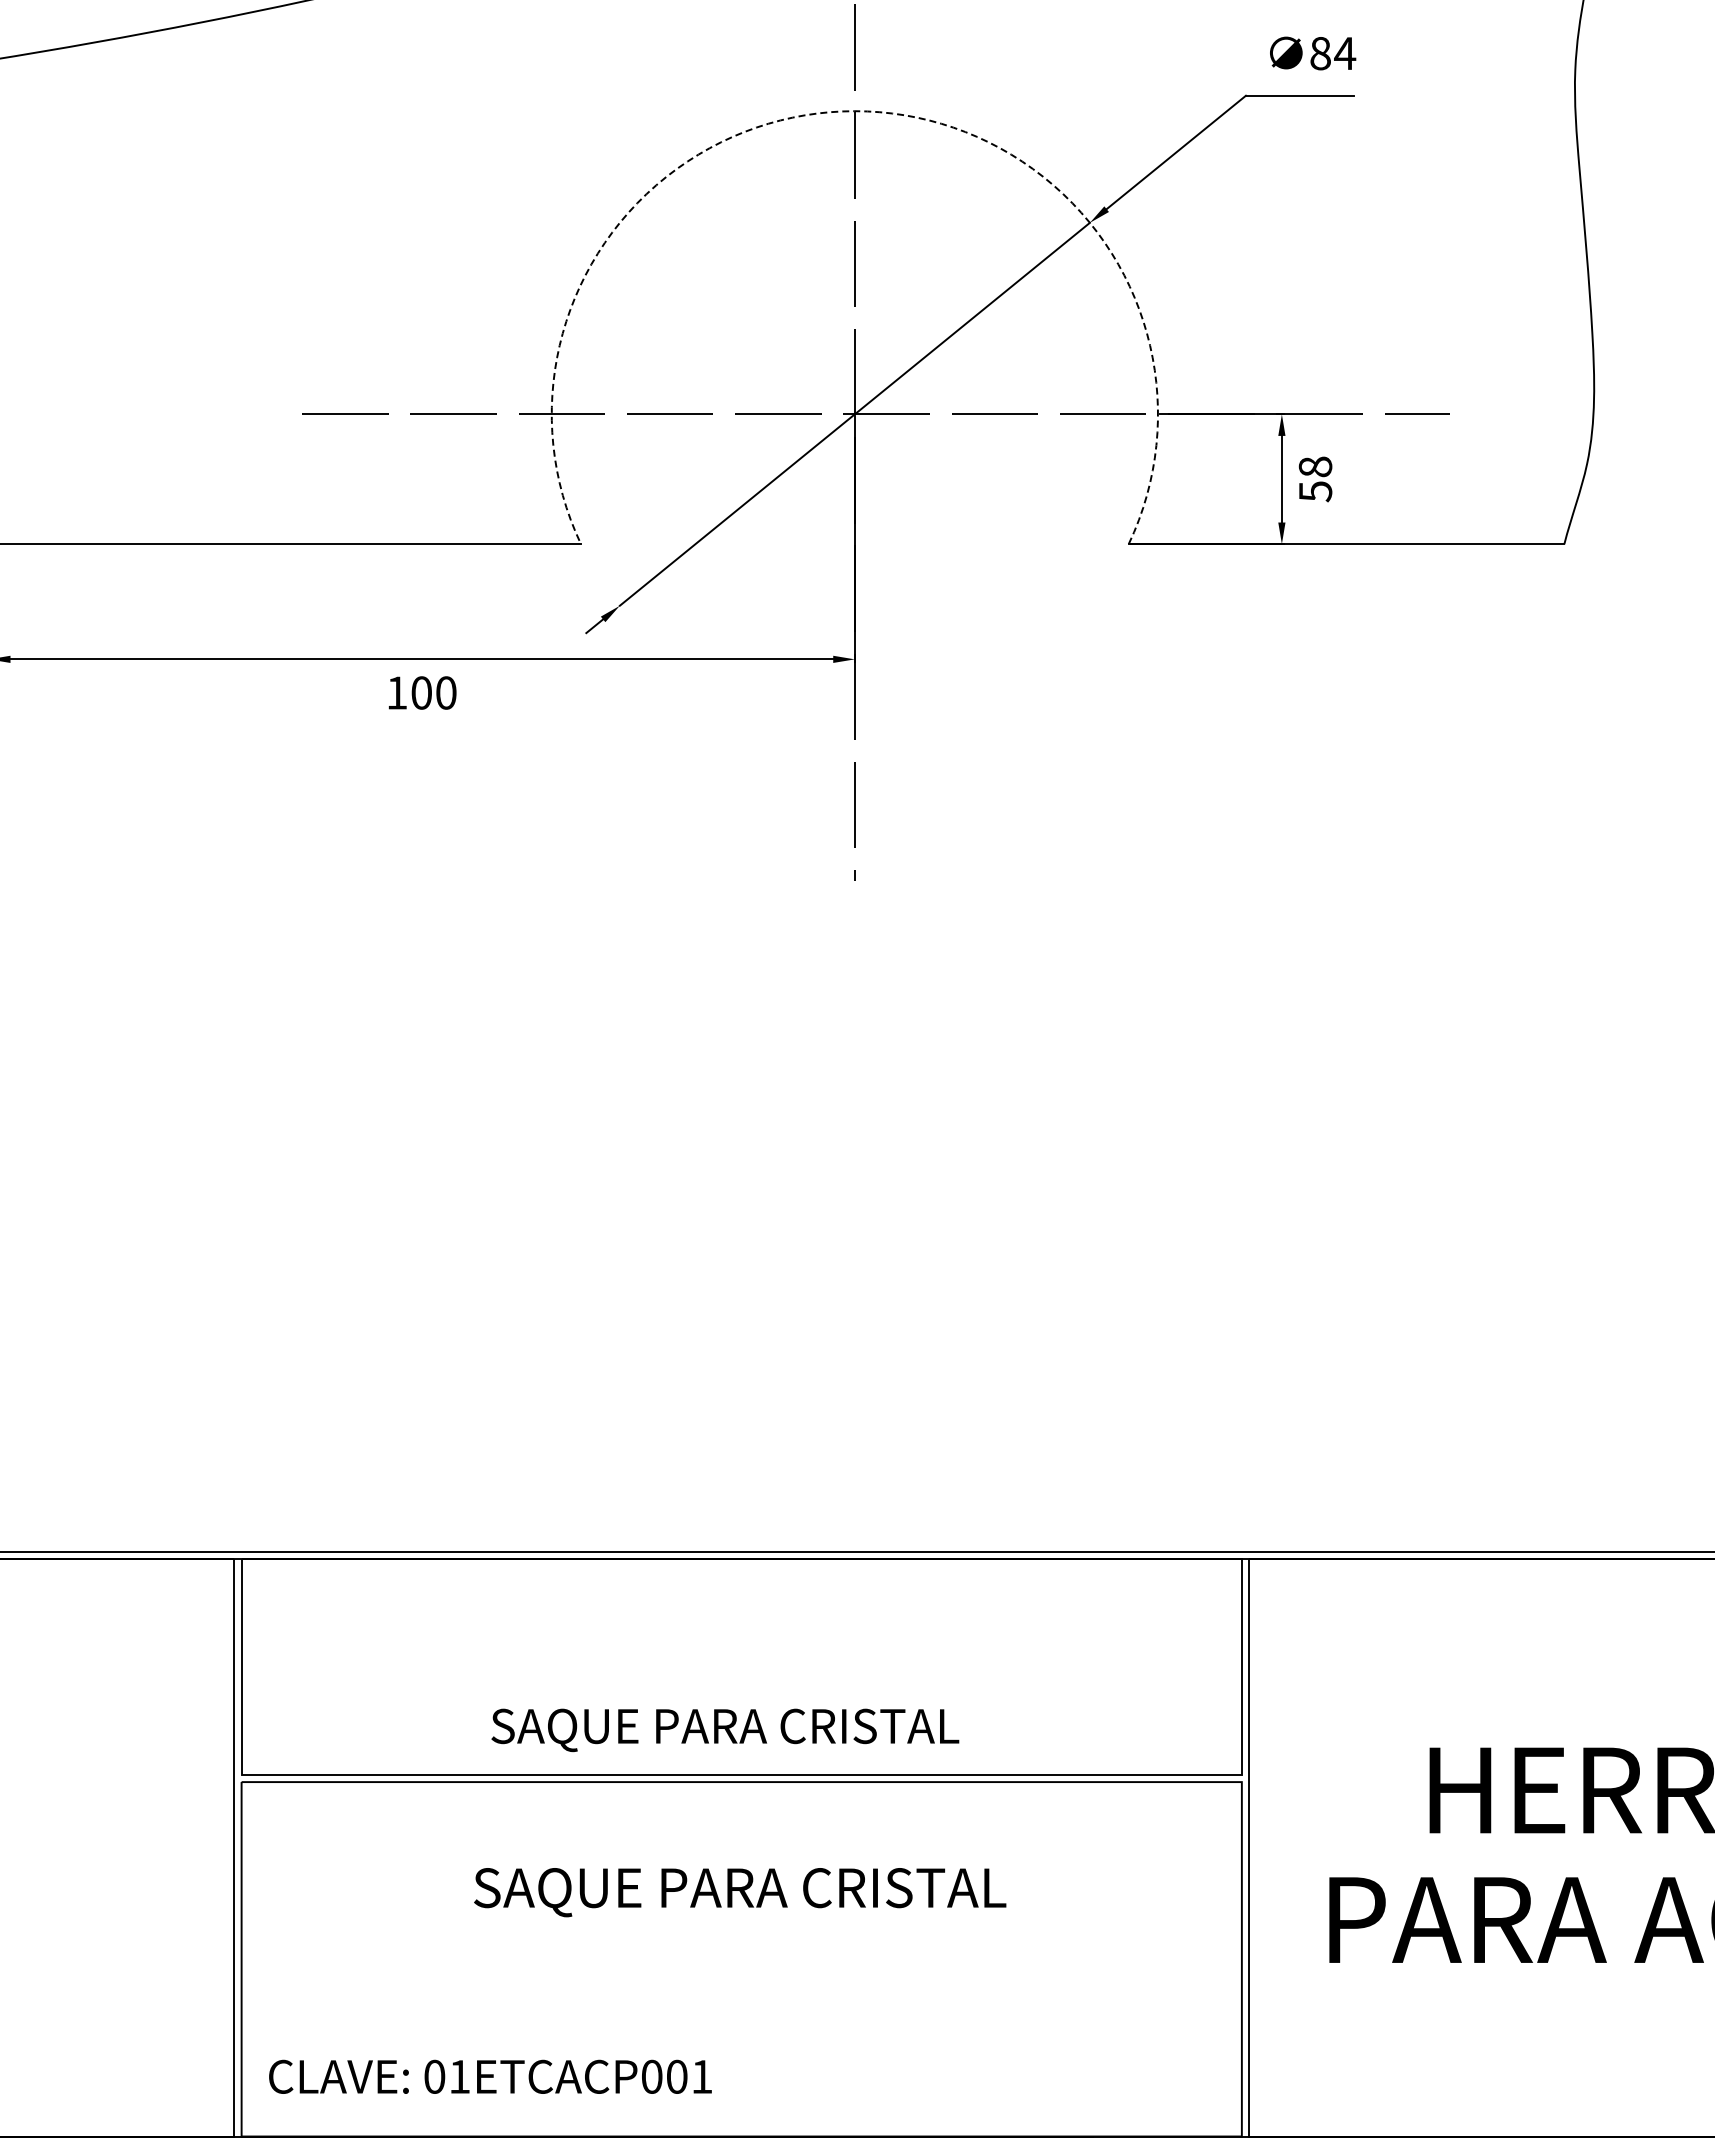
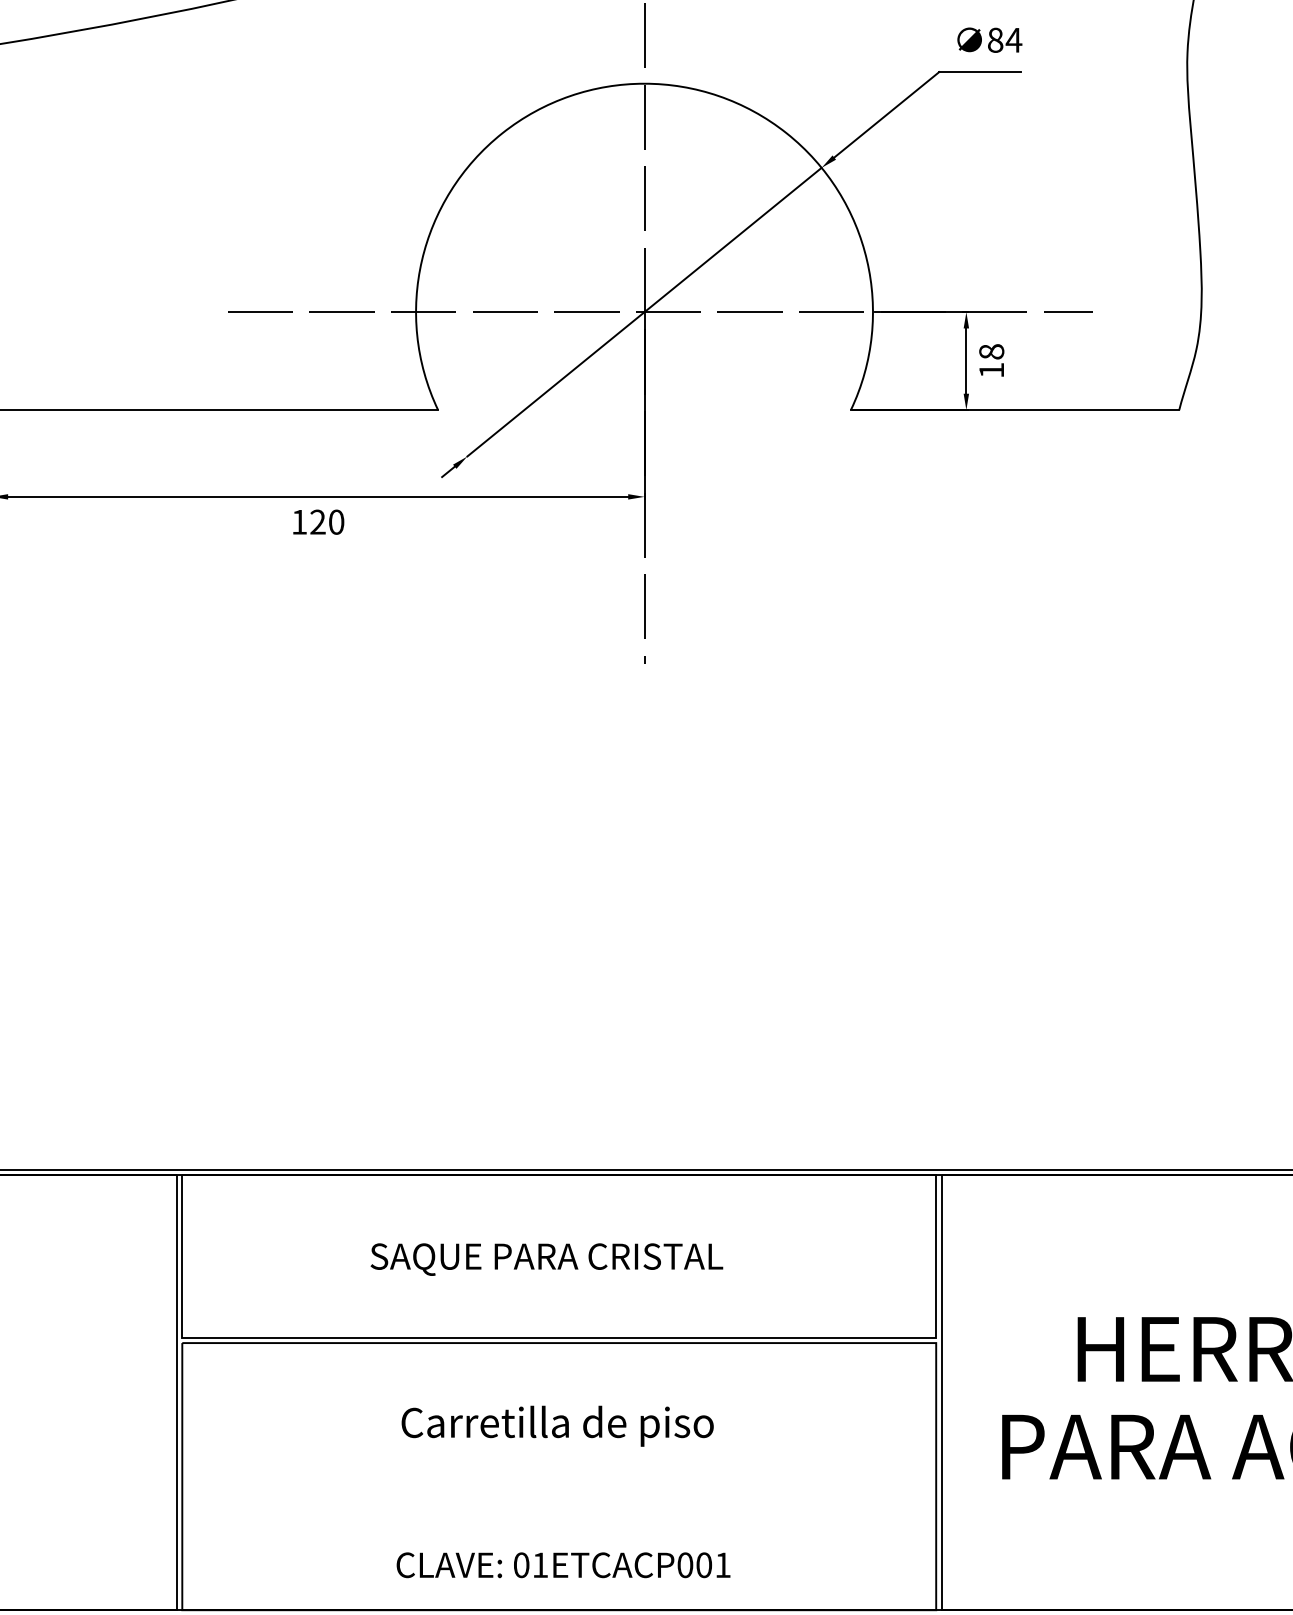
arc: (854, 111) -> (644, 83), dashed -> solid
text: (1315, 491) -> (991, 370), 58 -> 18
text: (421, 692) -> (317, 521), 100 -> 120
text: (725, 1730) -> (547, 1259), moved
text: (740, 1892) -> (558, 1426), SAQUE PARA CRISTAL -> Carretilla de piso
text: (490, 2076) -> (563, 1564), moved

